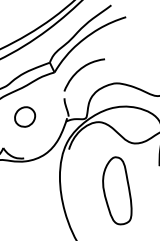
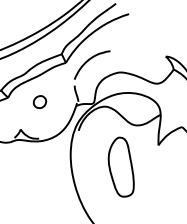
part: (24, 116) -> (39, 101), size x0.7

